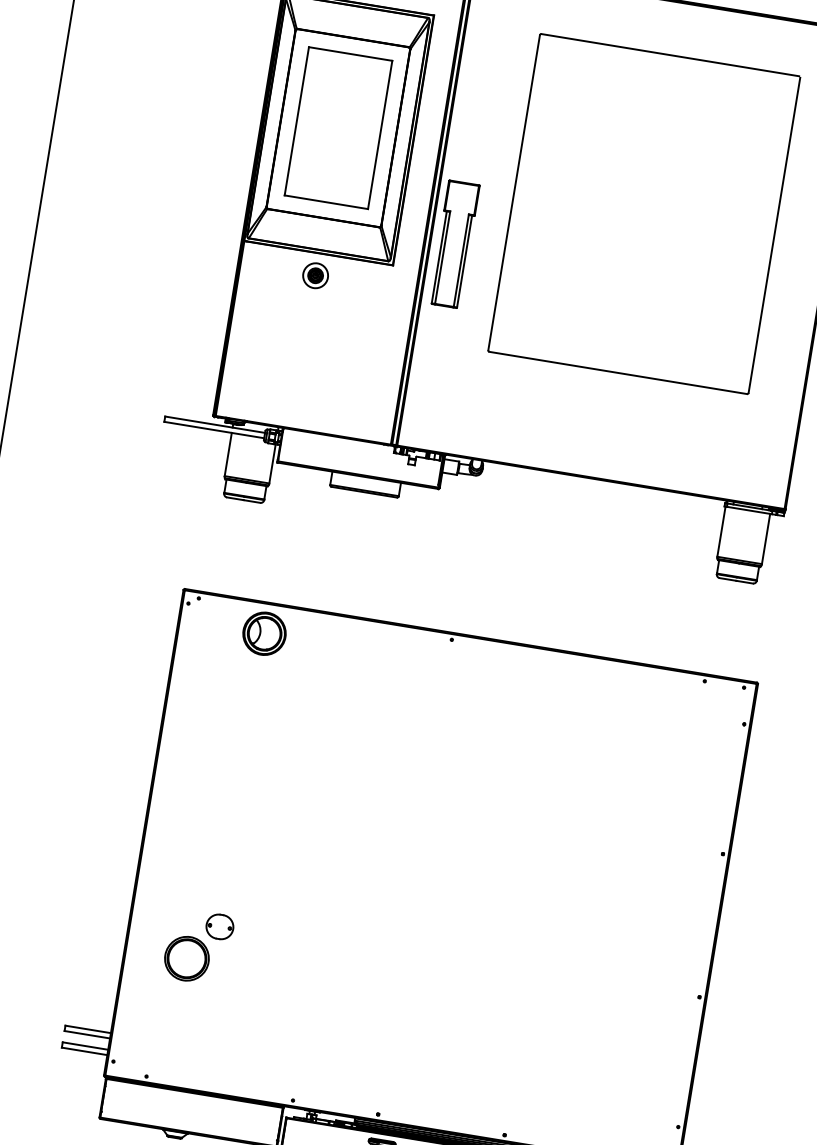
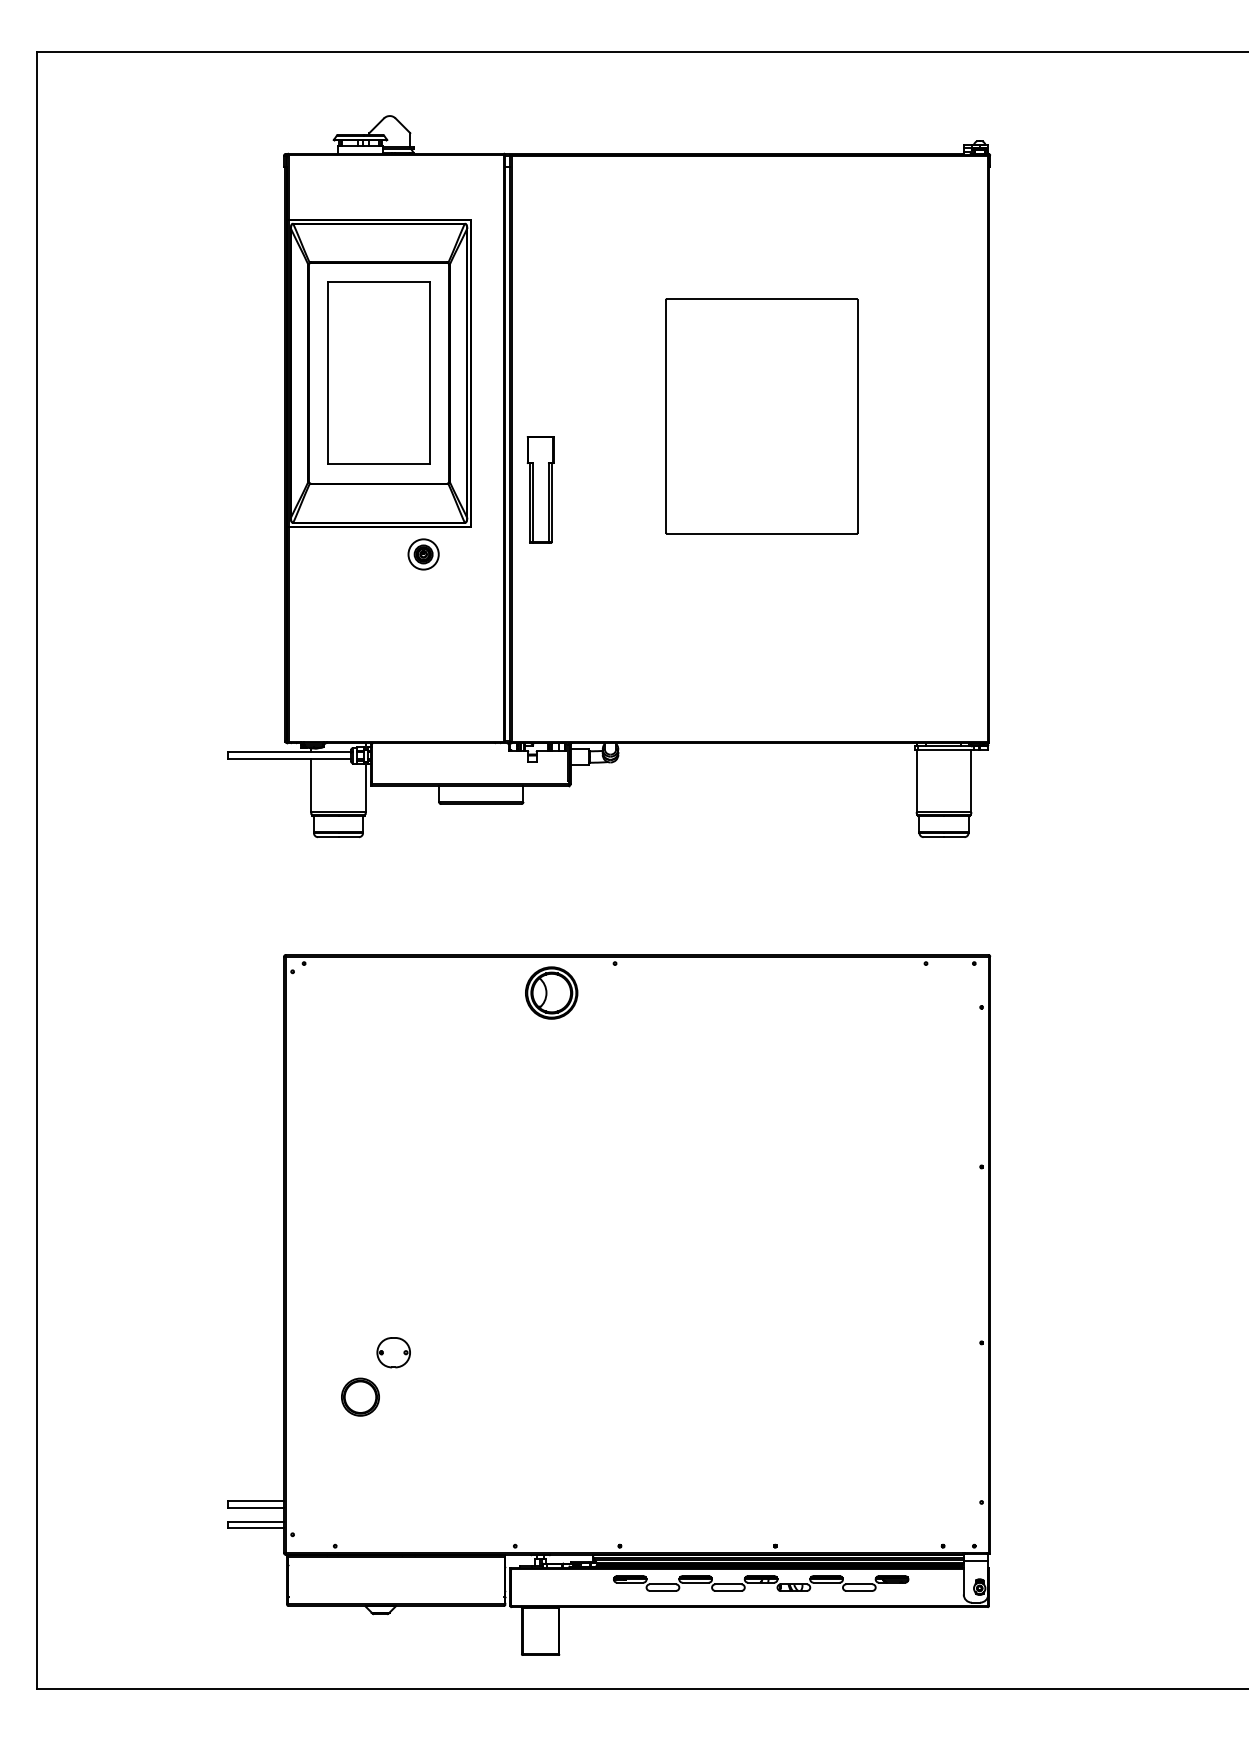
part: (643, 214) -> (761, 416), size x0.6
part: (454, 244) -> (540, 489), size x0.7
part: (315, 275) -> (423, 554), moved
part: (264, 633) -> (551, 992), moved
part: (187, 958) -> (360, 1396), size x0.7

